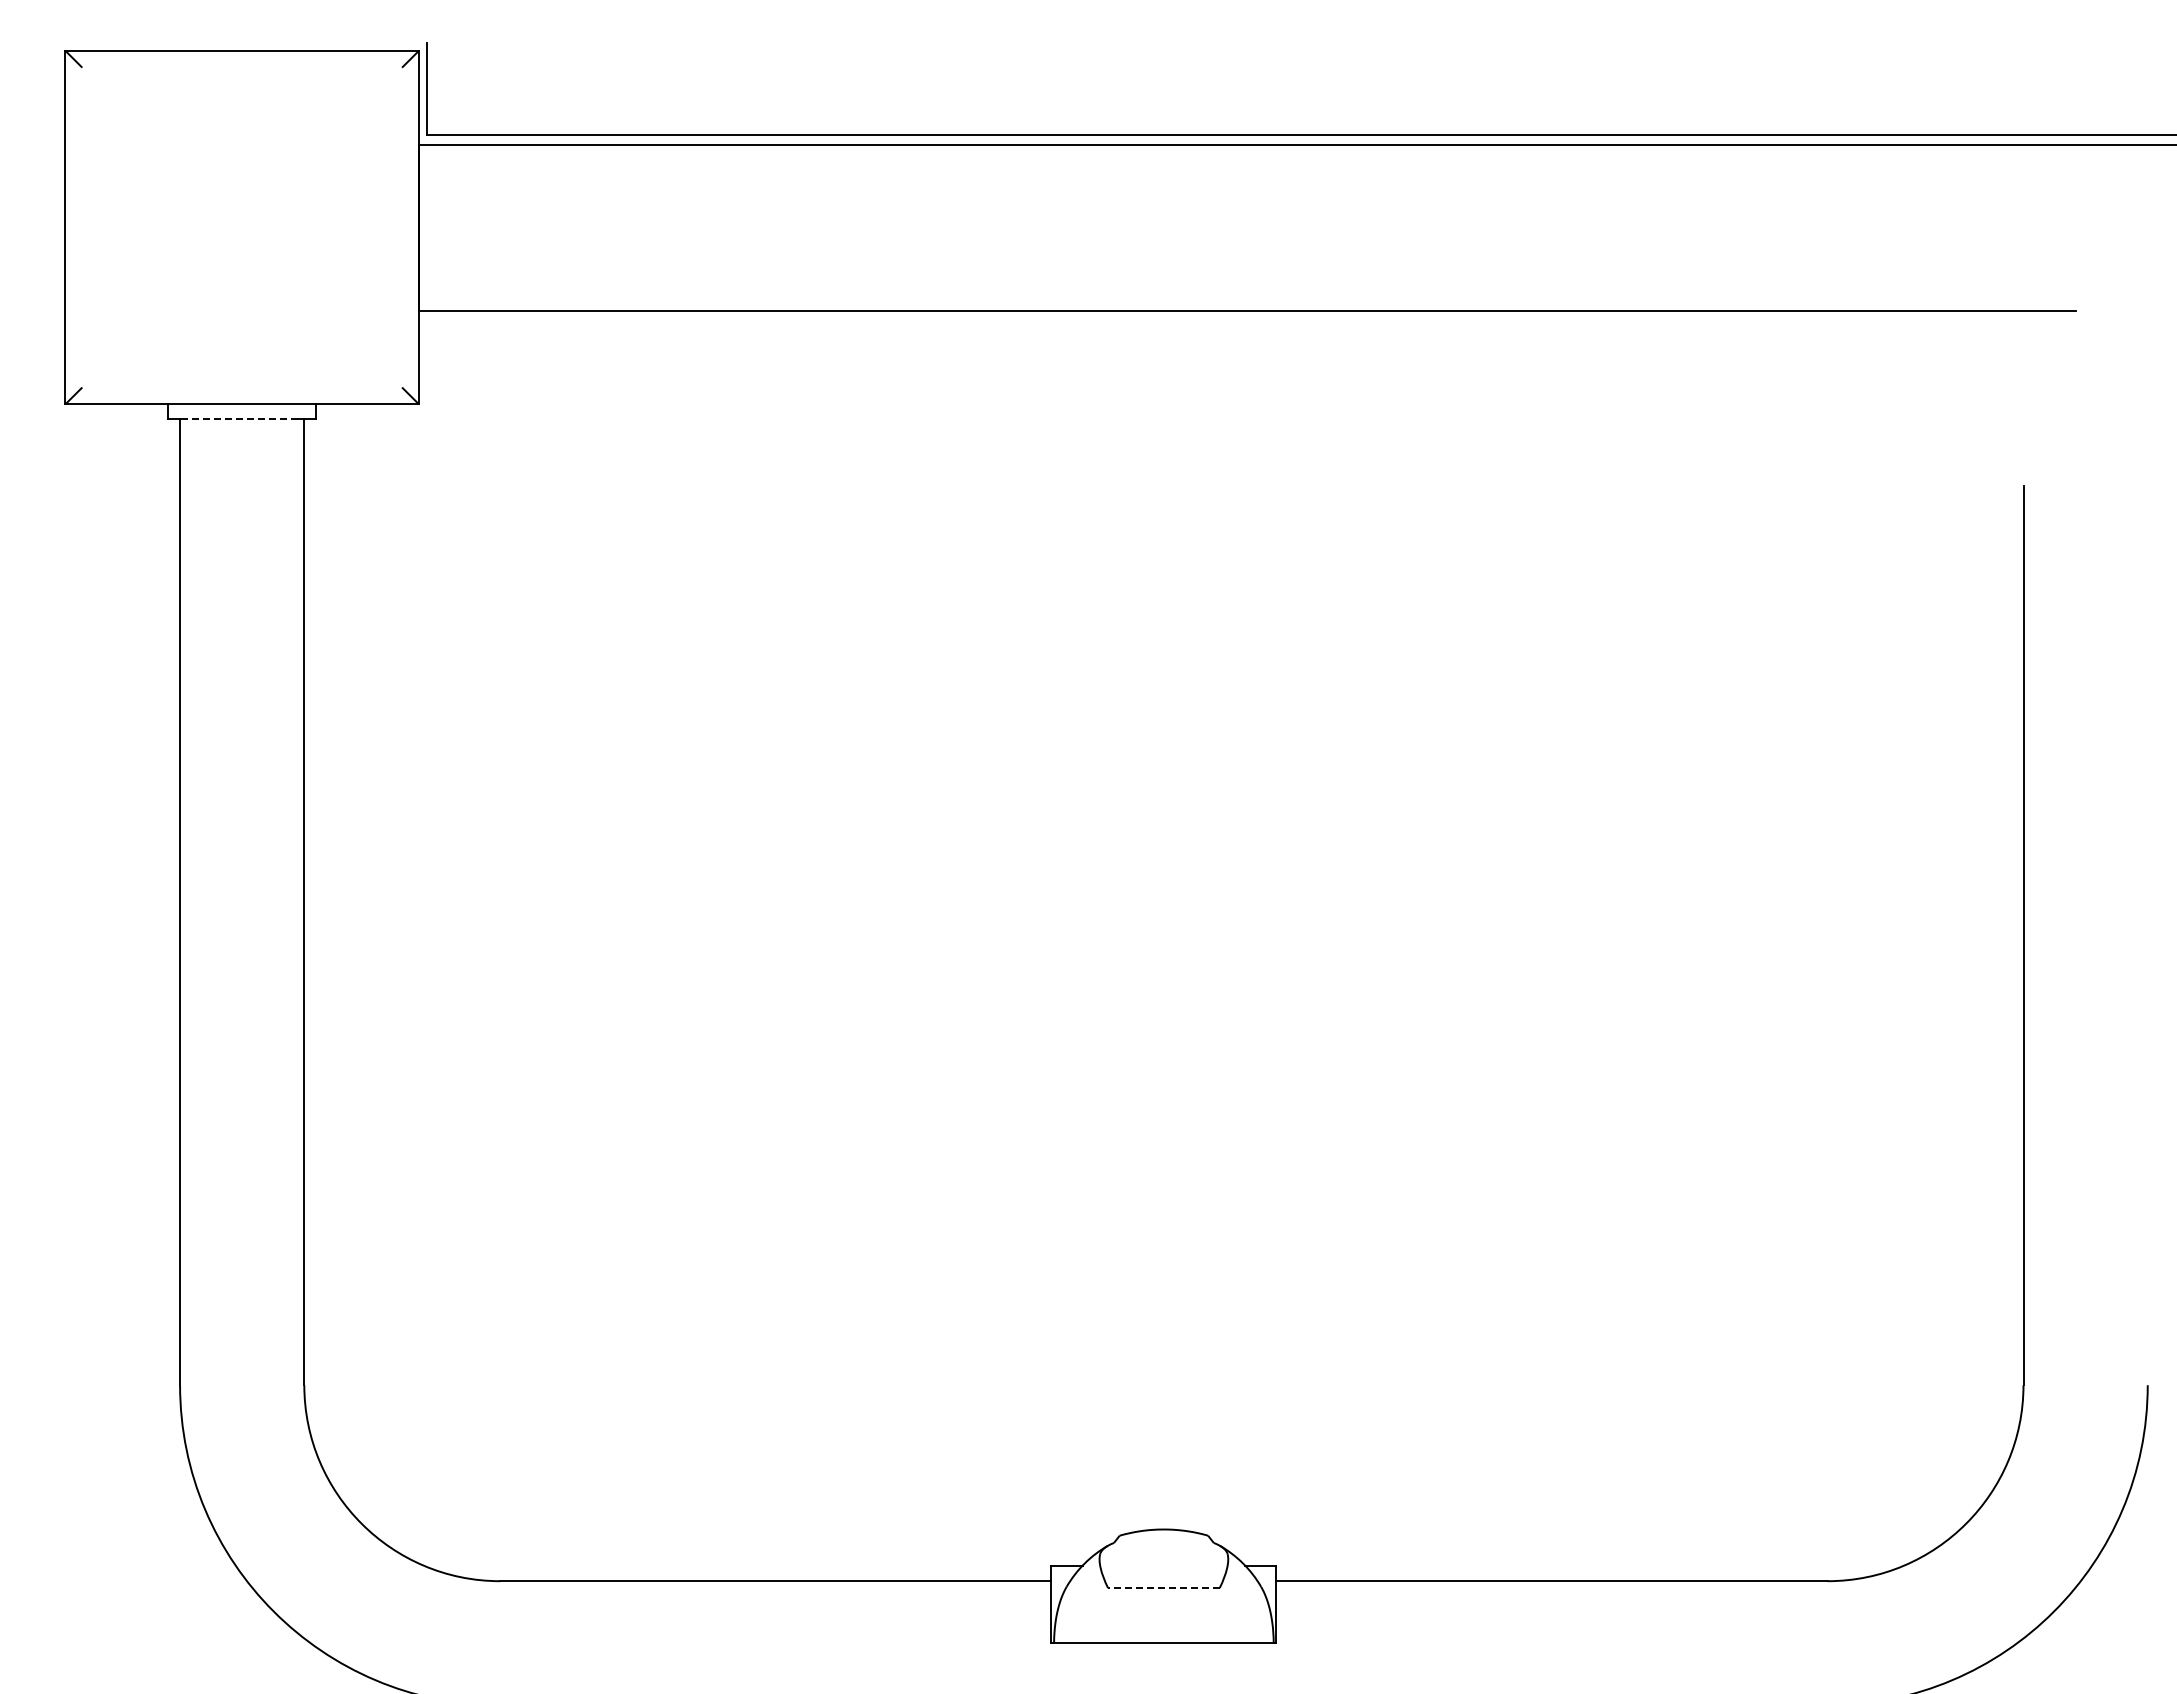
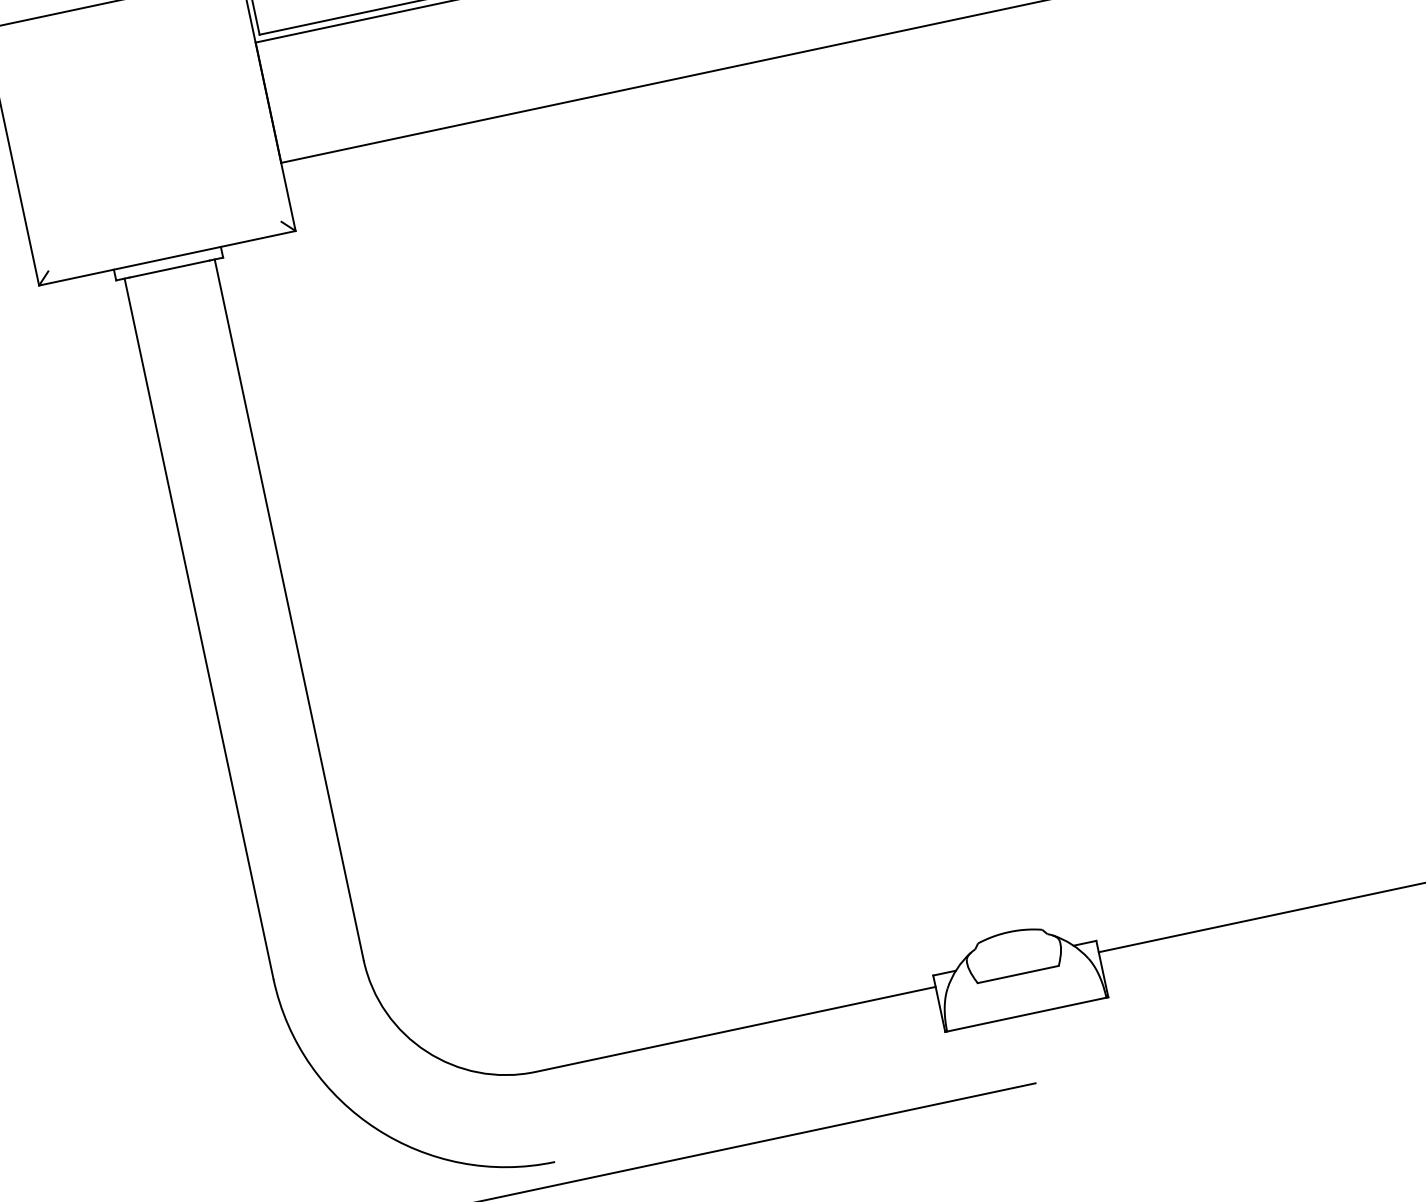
line: (241, 419) -> (169, 269), dashed -> solid
line: (1163, 1588) -> (1018, 974), dashed -> solid

